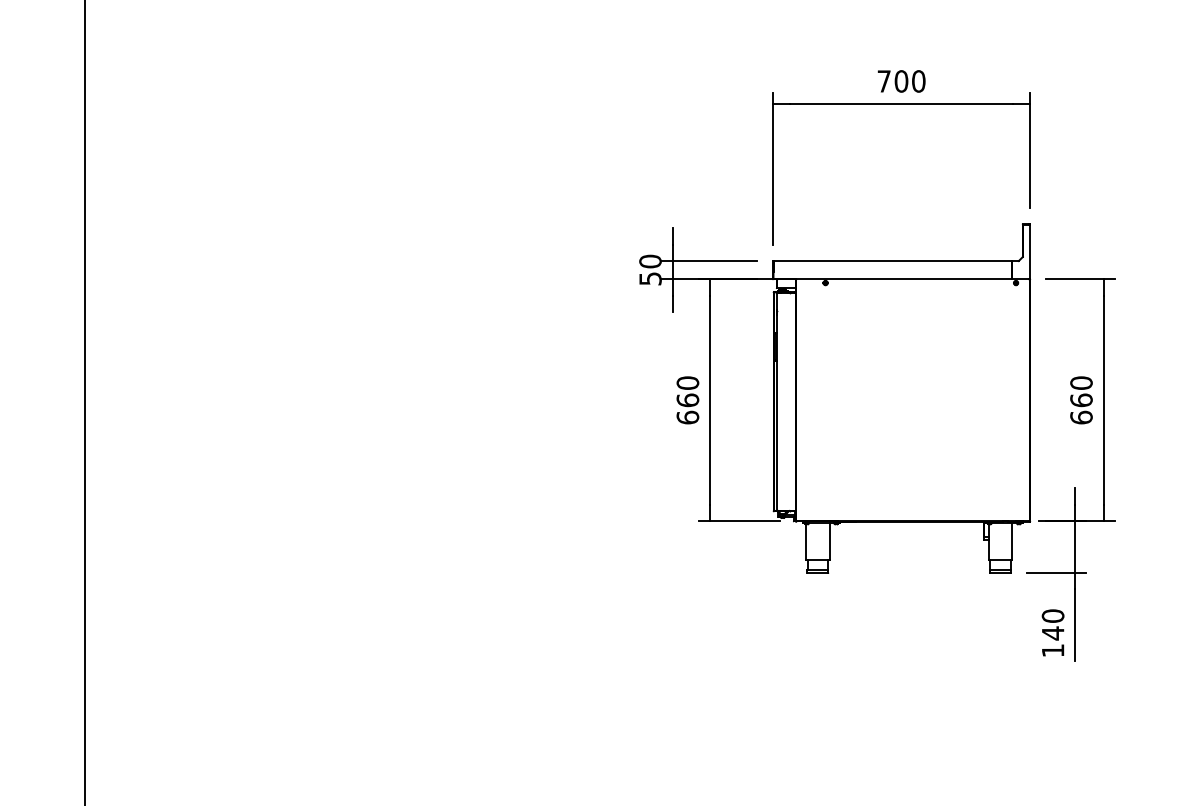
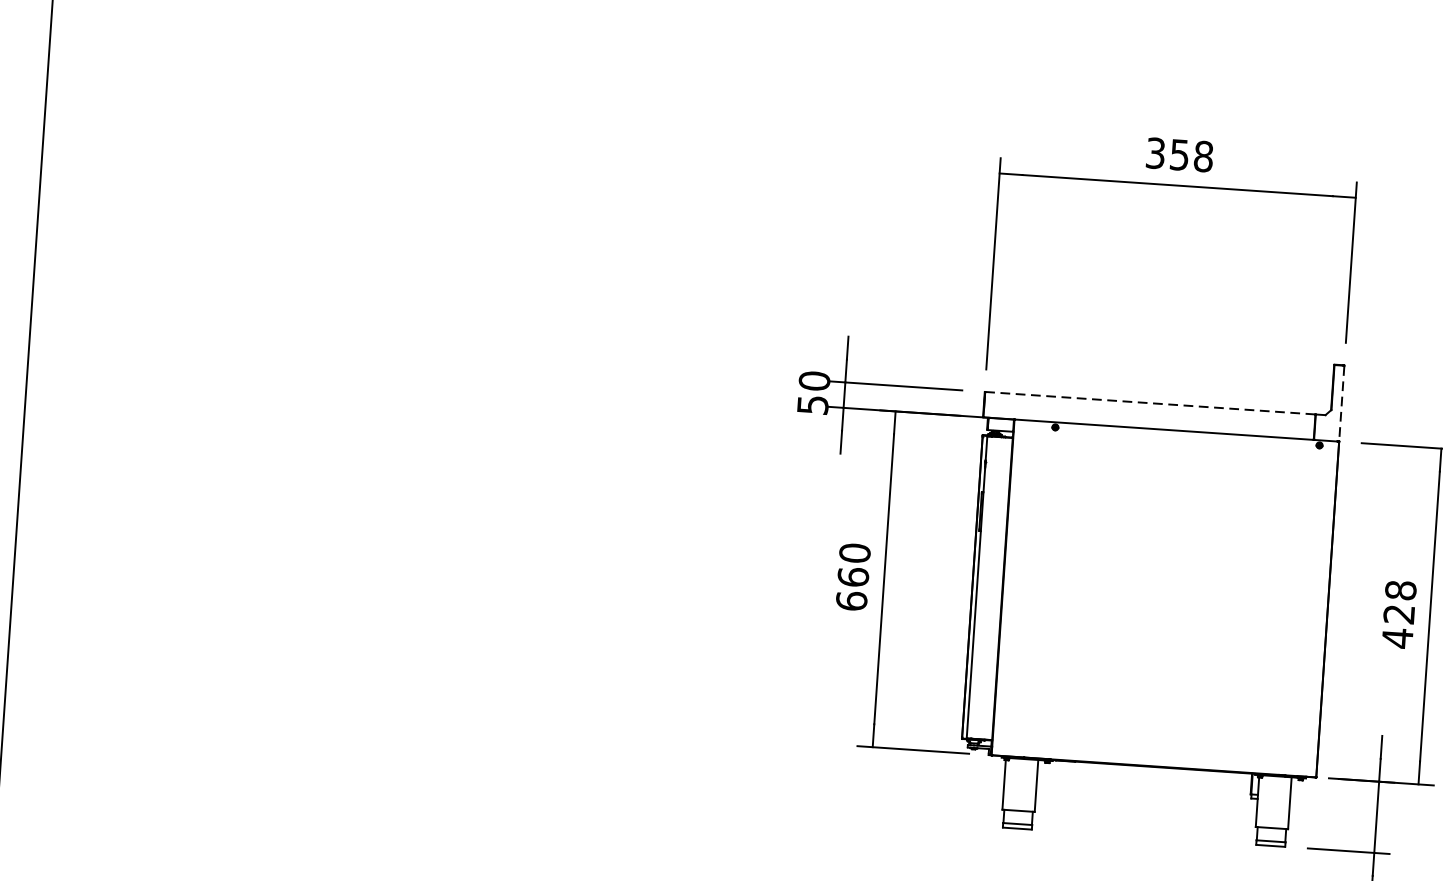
text: (901, 81) -> (1179, 155), 700 -> 358
line: (1029, 252) -> (1341, 404), solid -> dashed
line: (893, 261) -> (1151, 403), solid -> dashed
text: (1081, 400) -> (1399, 614), 660 -> 428

